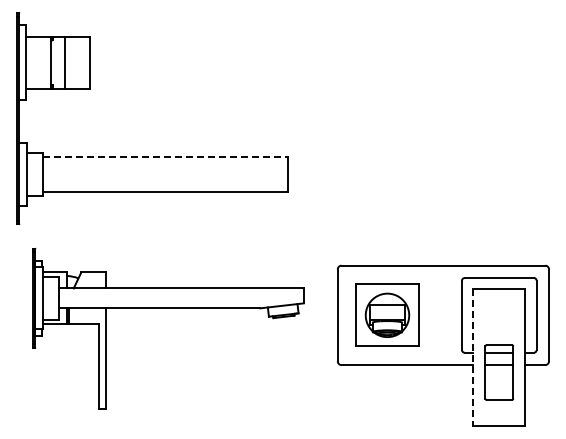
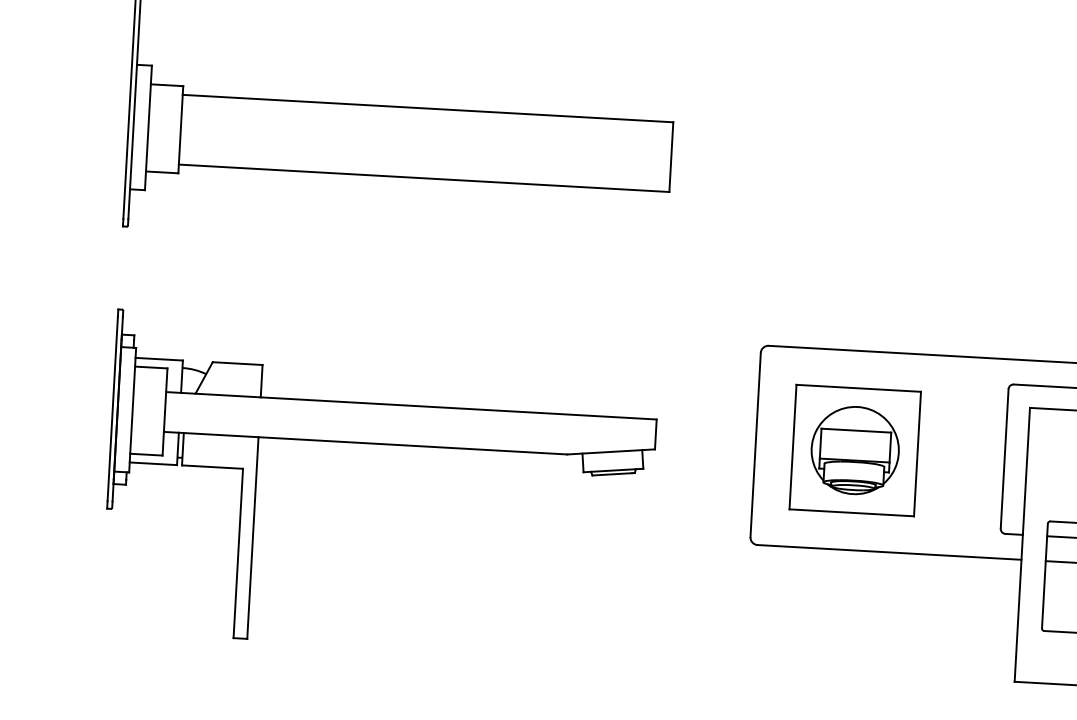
line: (165, 157) -> (428, 109), dashed -> solid
part: (168, 308) -> (383, 444), moved
line: (473, 358) -> (1022, 546), dashed -> solid

